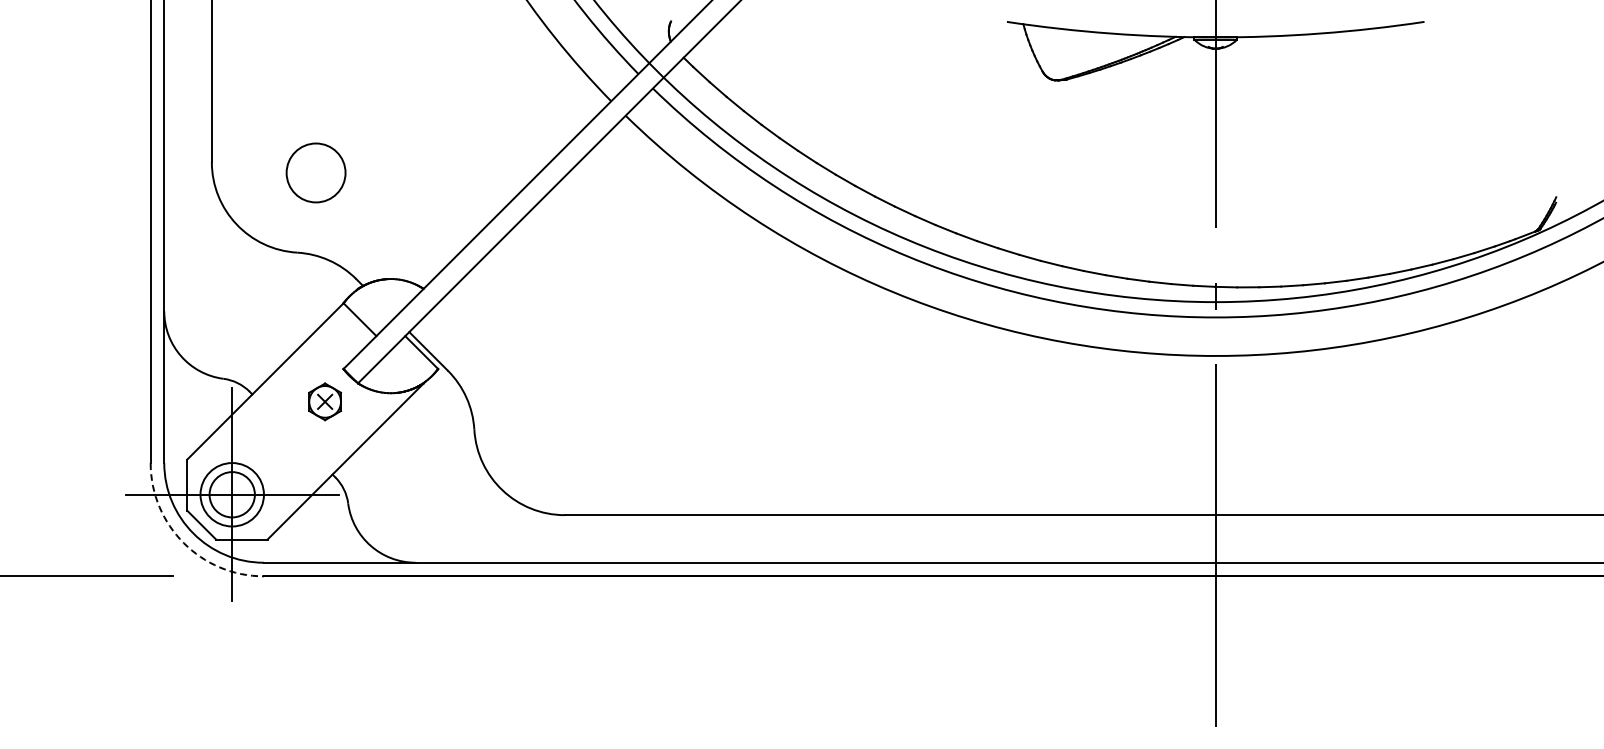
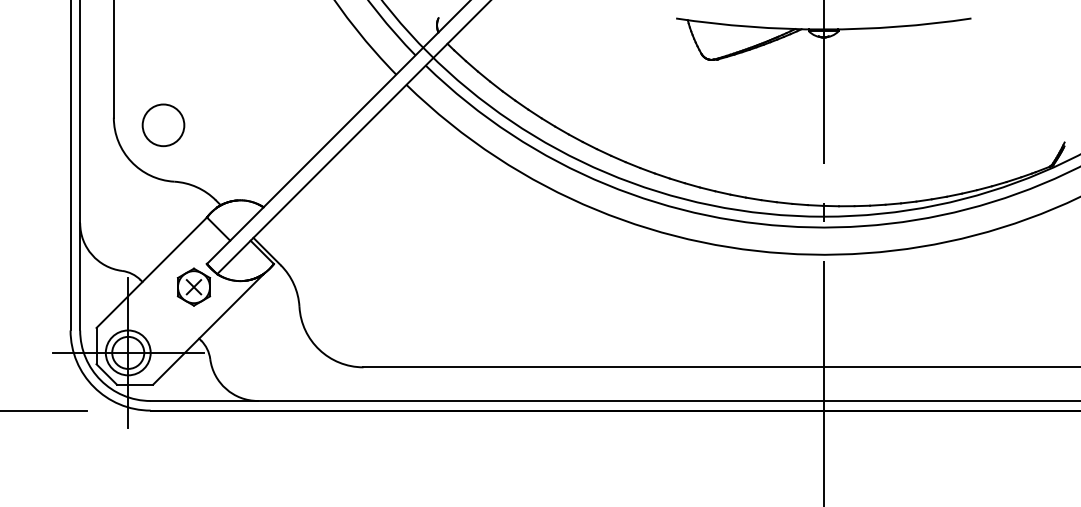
circle: (315, 172) -> (163, 125), moved
part: (324, 401) -> (193, 286), size x1.43
arc: (183, 543) -> (93, 387), dashed -> solid

